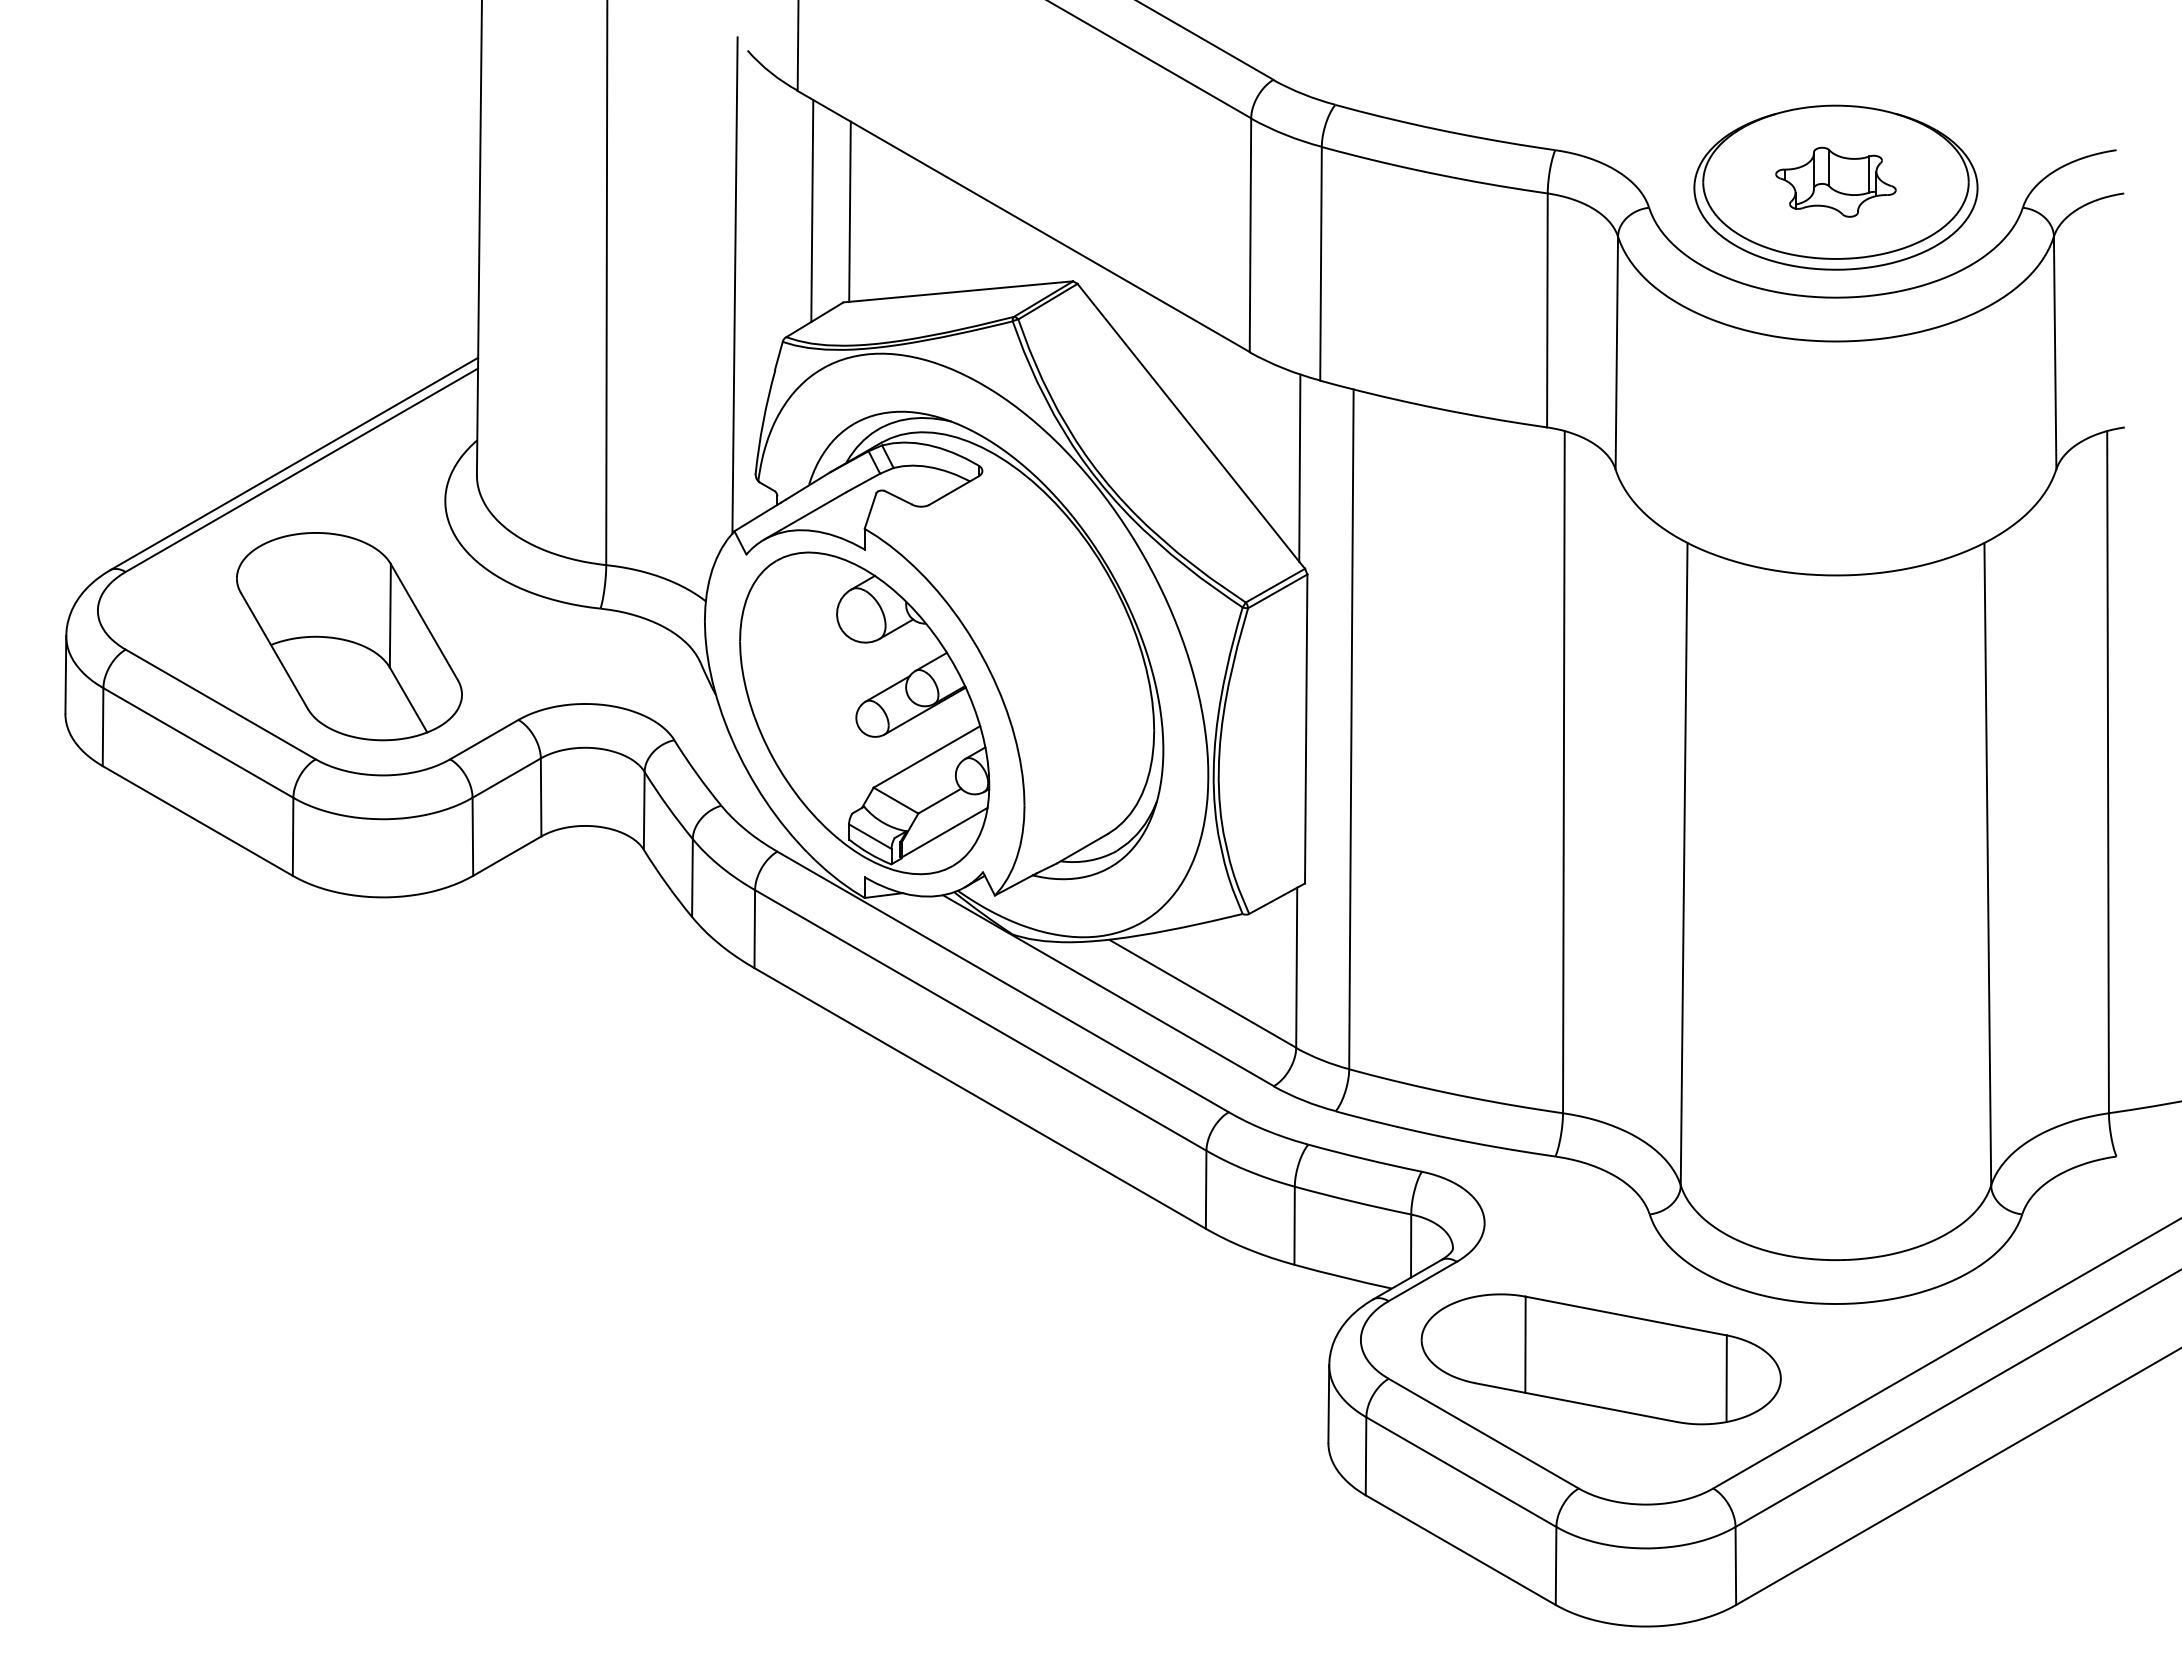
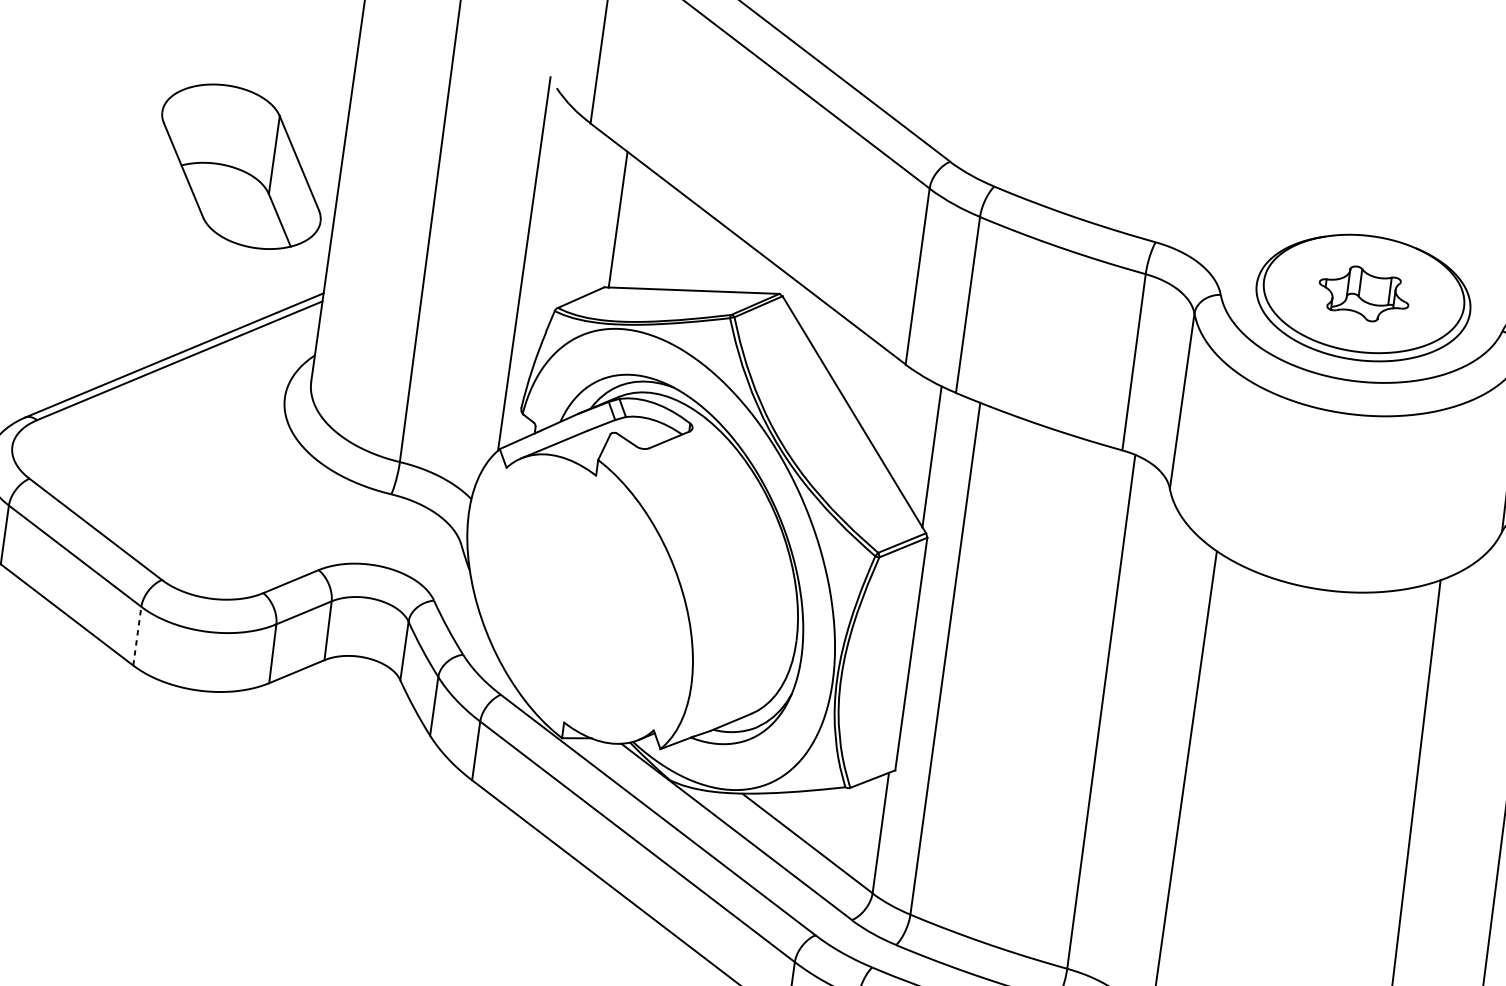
line: (812, 210) -> (590, 215), removed
part: (349, 636) -> (241, 166), moved
part: (864, 713) -> (579, 599), removed
line: (293, 836) -> (137, 635), solid -> dashed

